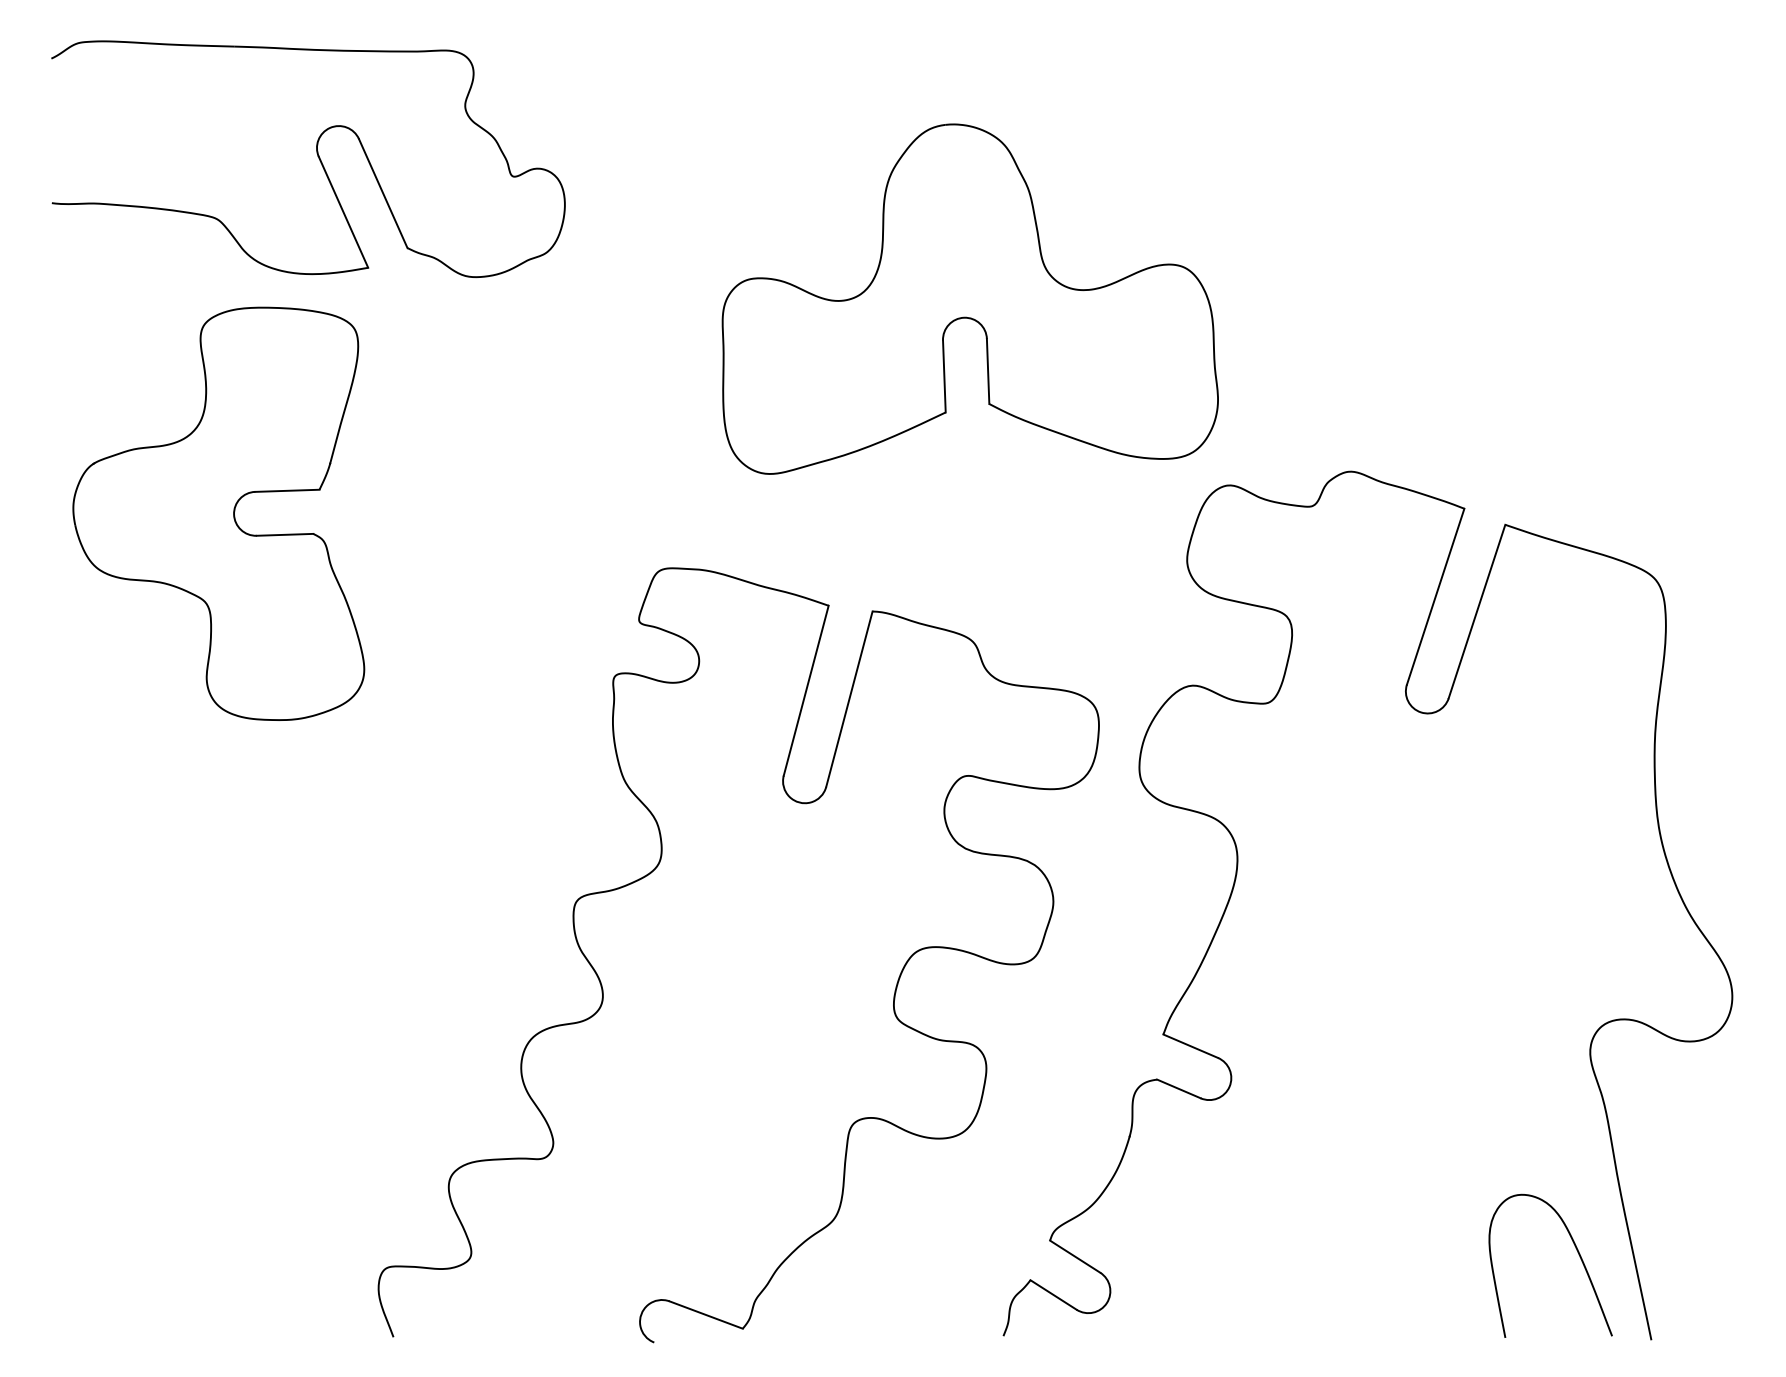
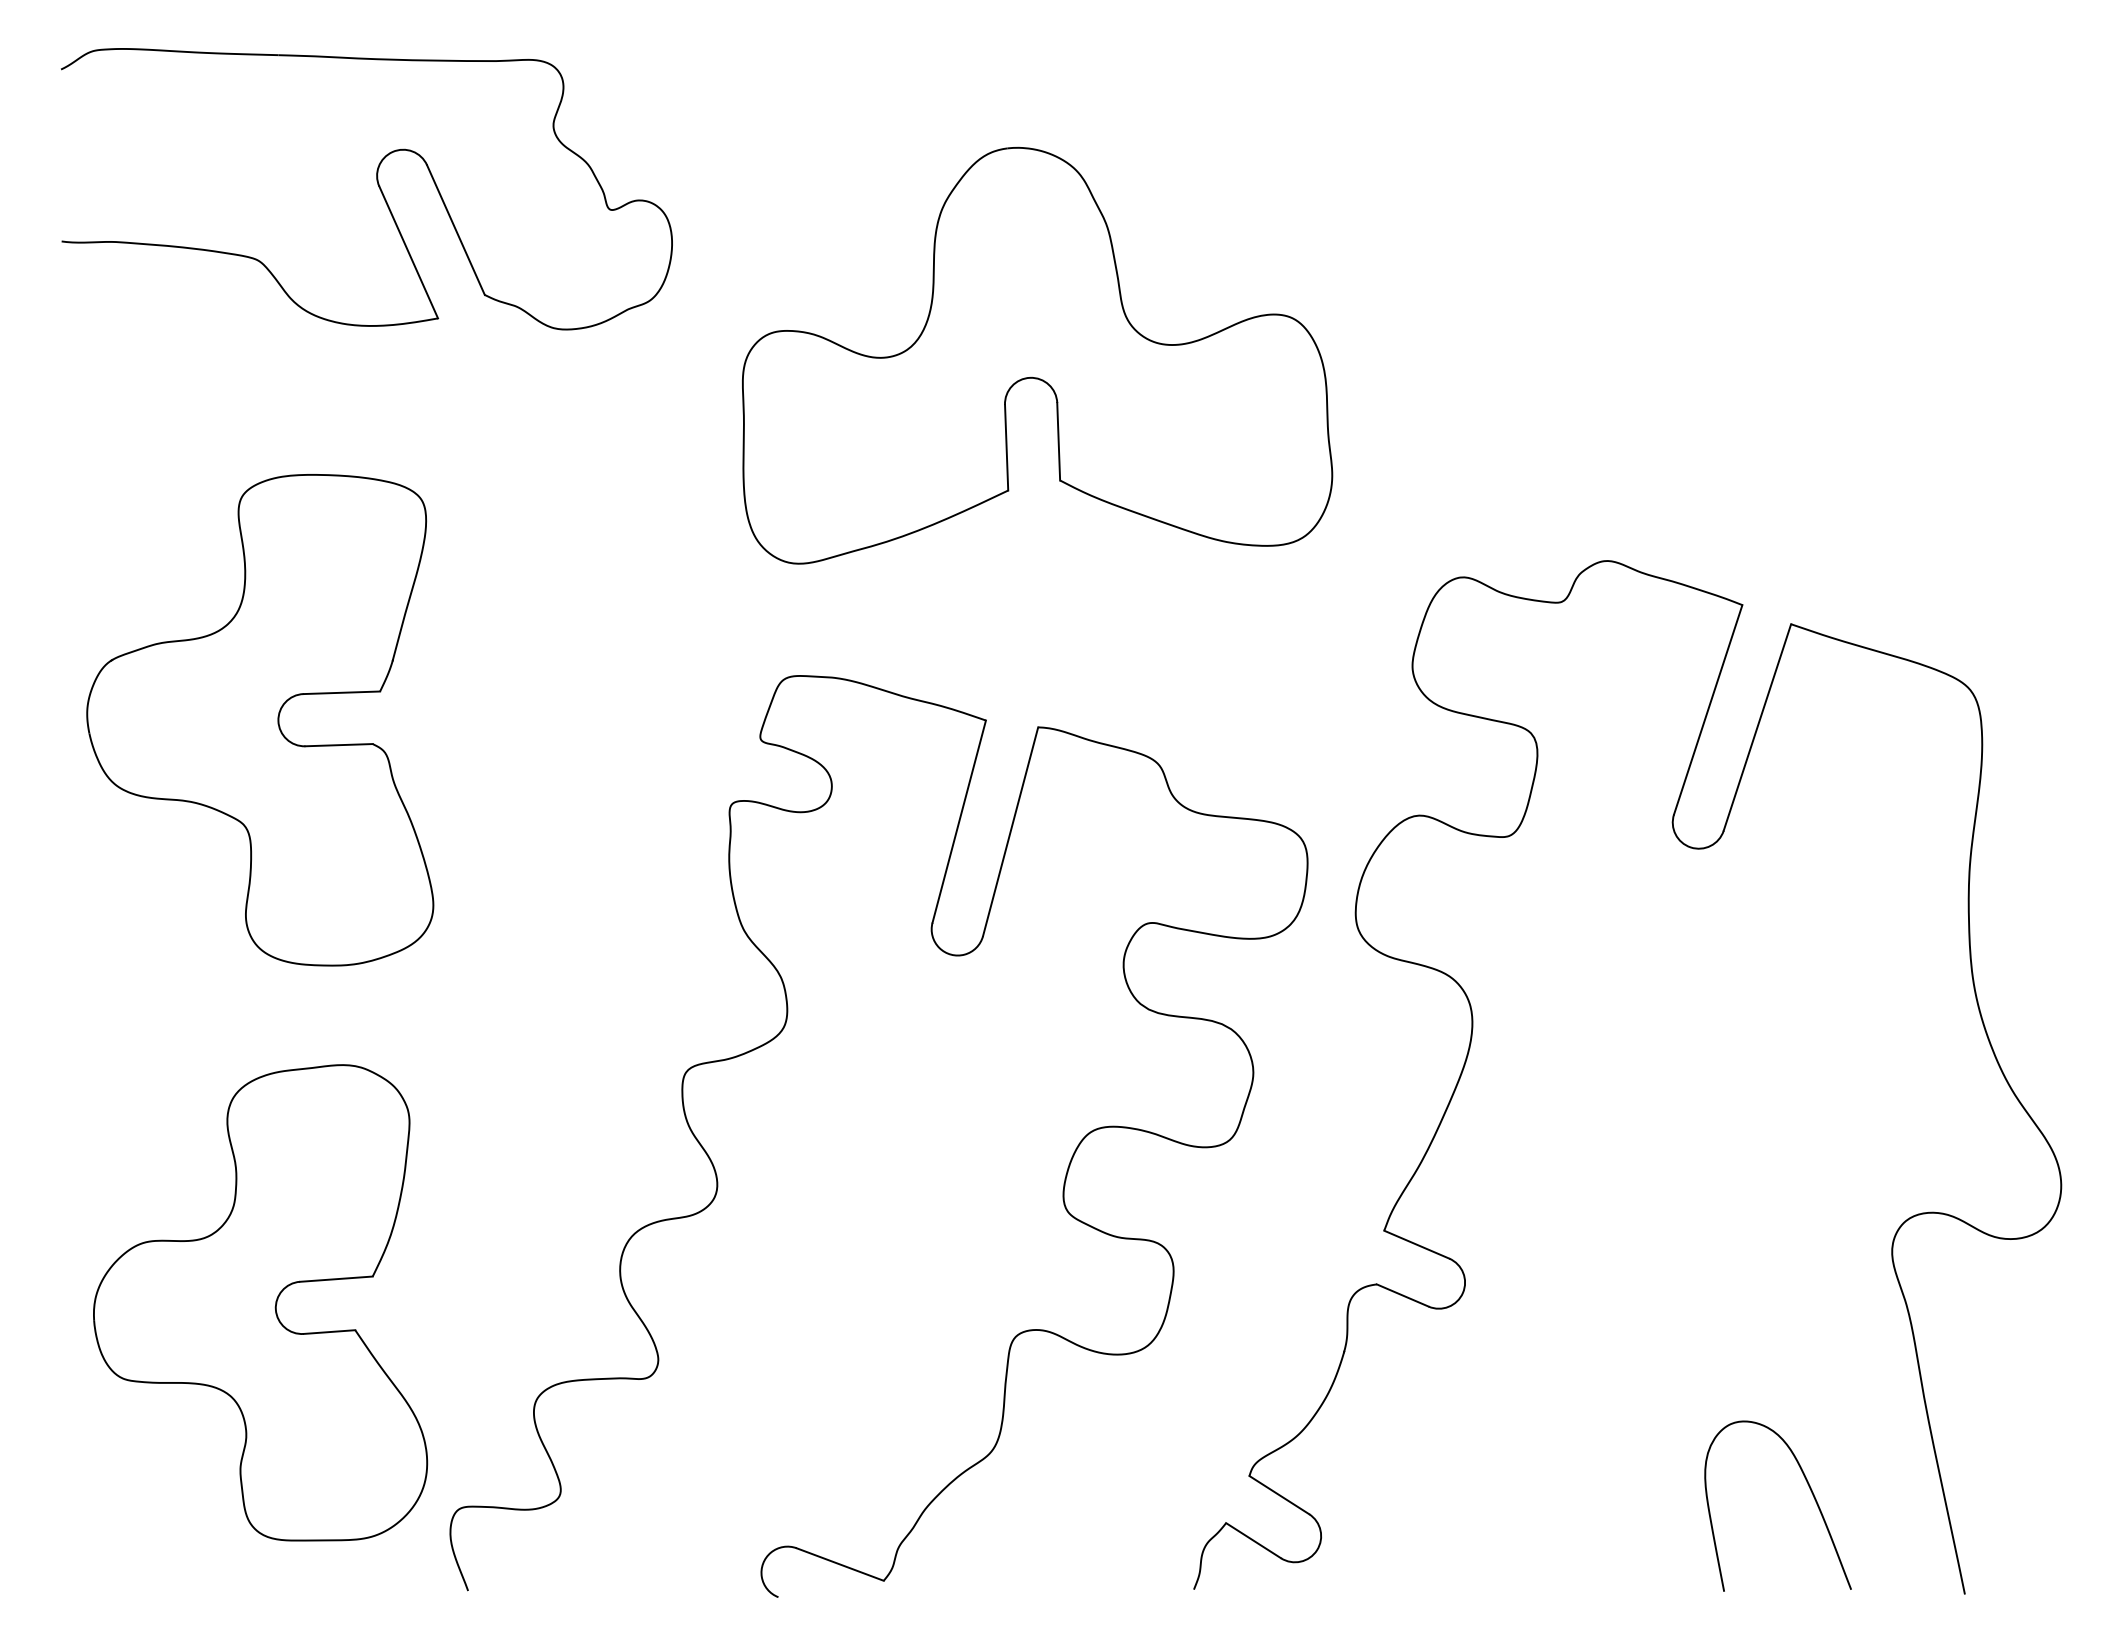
part: (970, 298) -> (1037, 355), moved
part: (218, 514) -> (260, 720), moved
part: (218, 1094) -> (260, 1302), added
curve: (1577, 1253) -> (1810, 1491), moved

